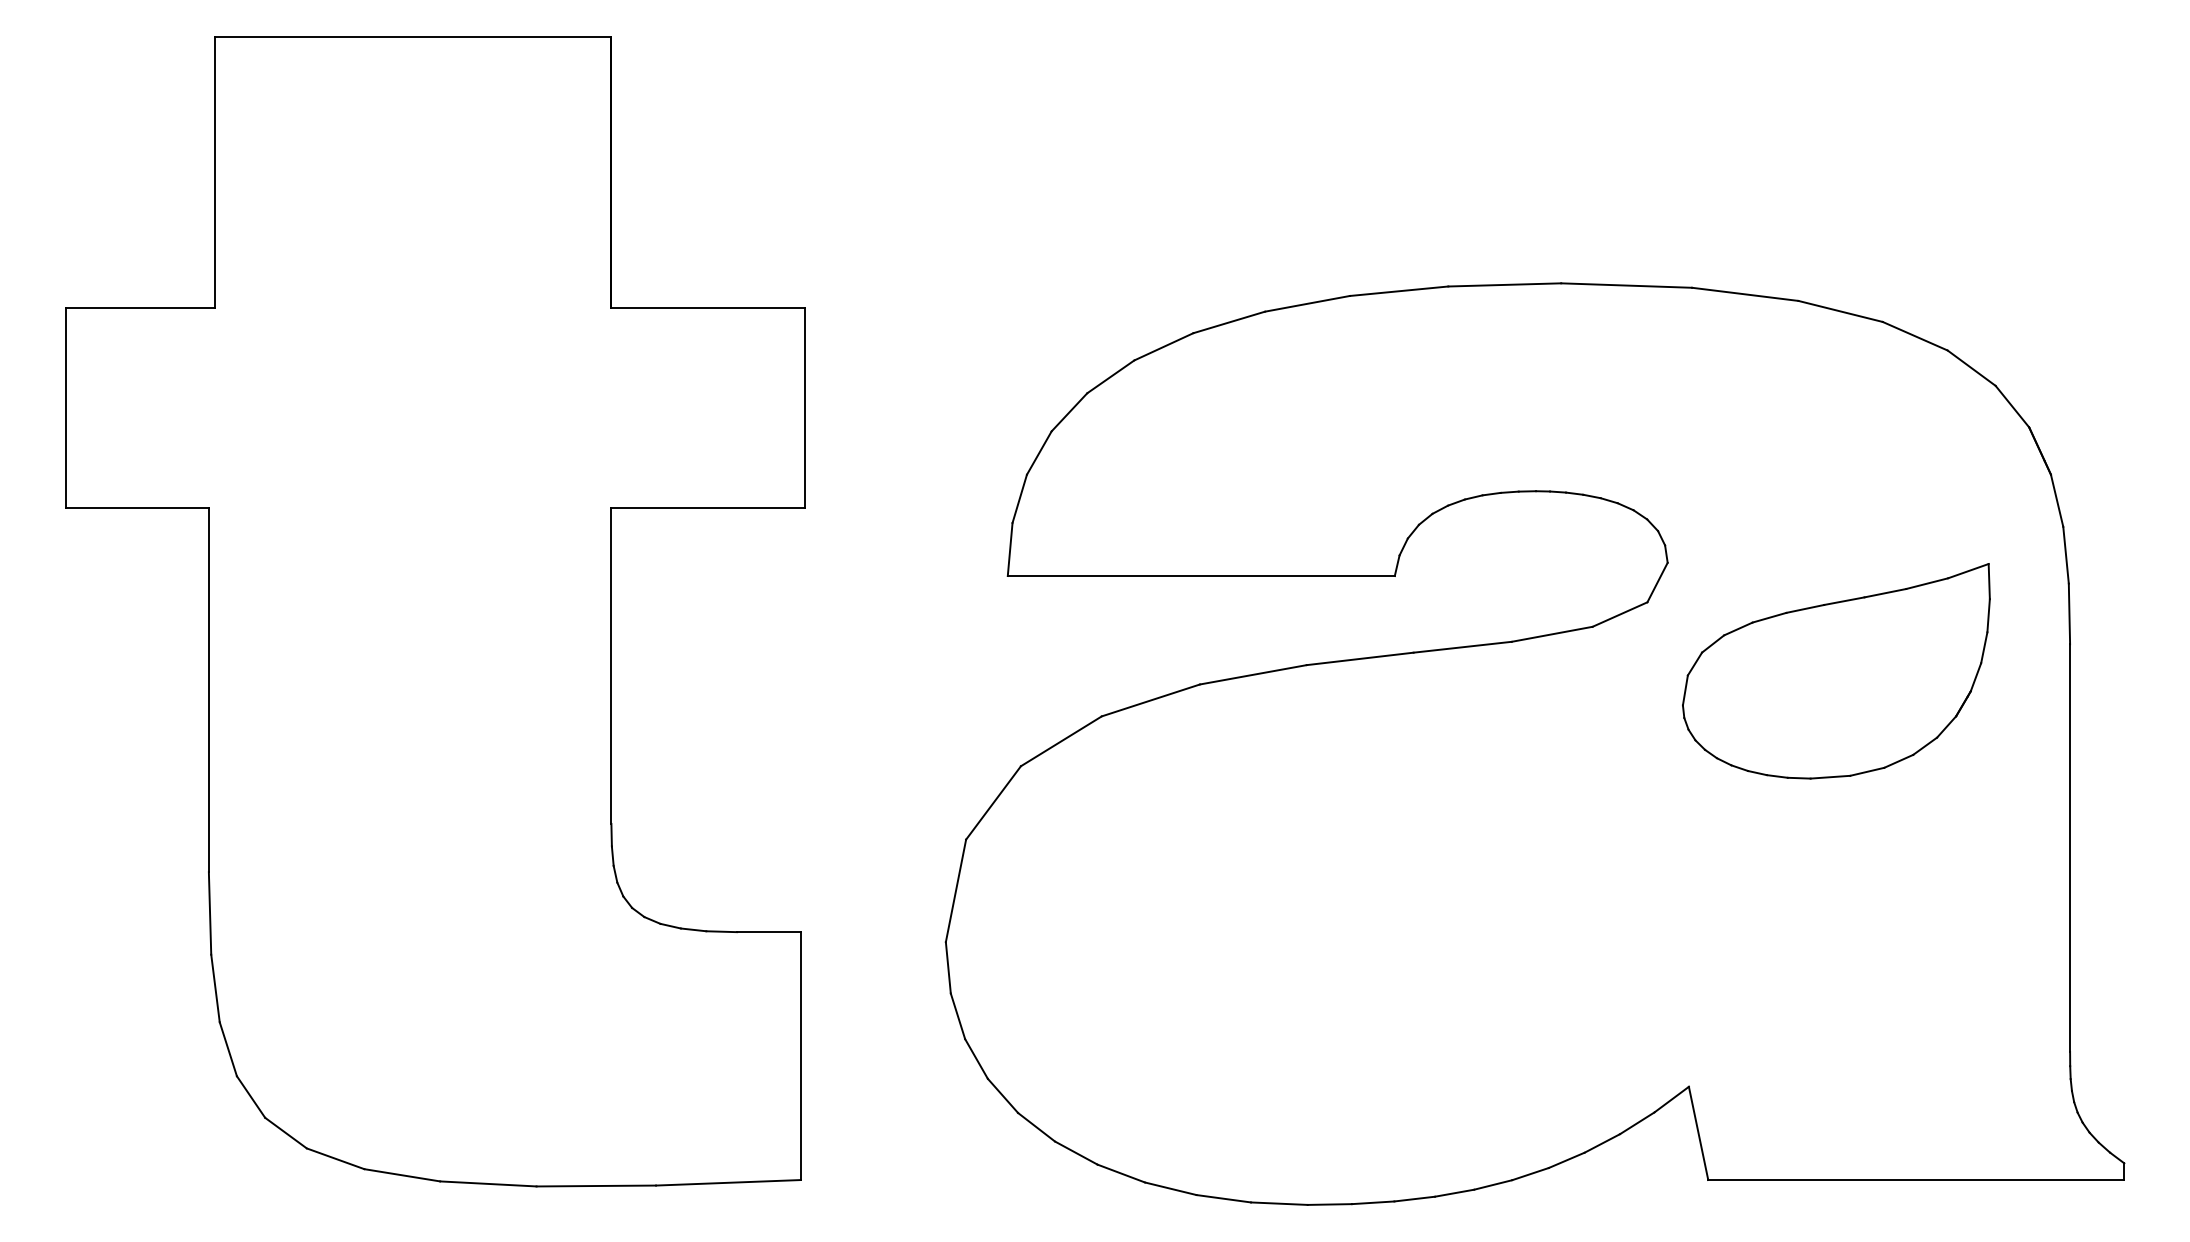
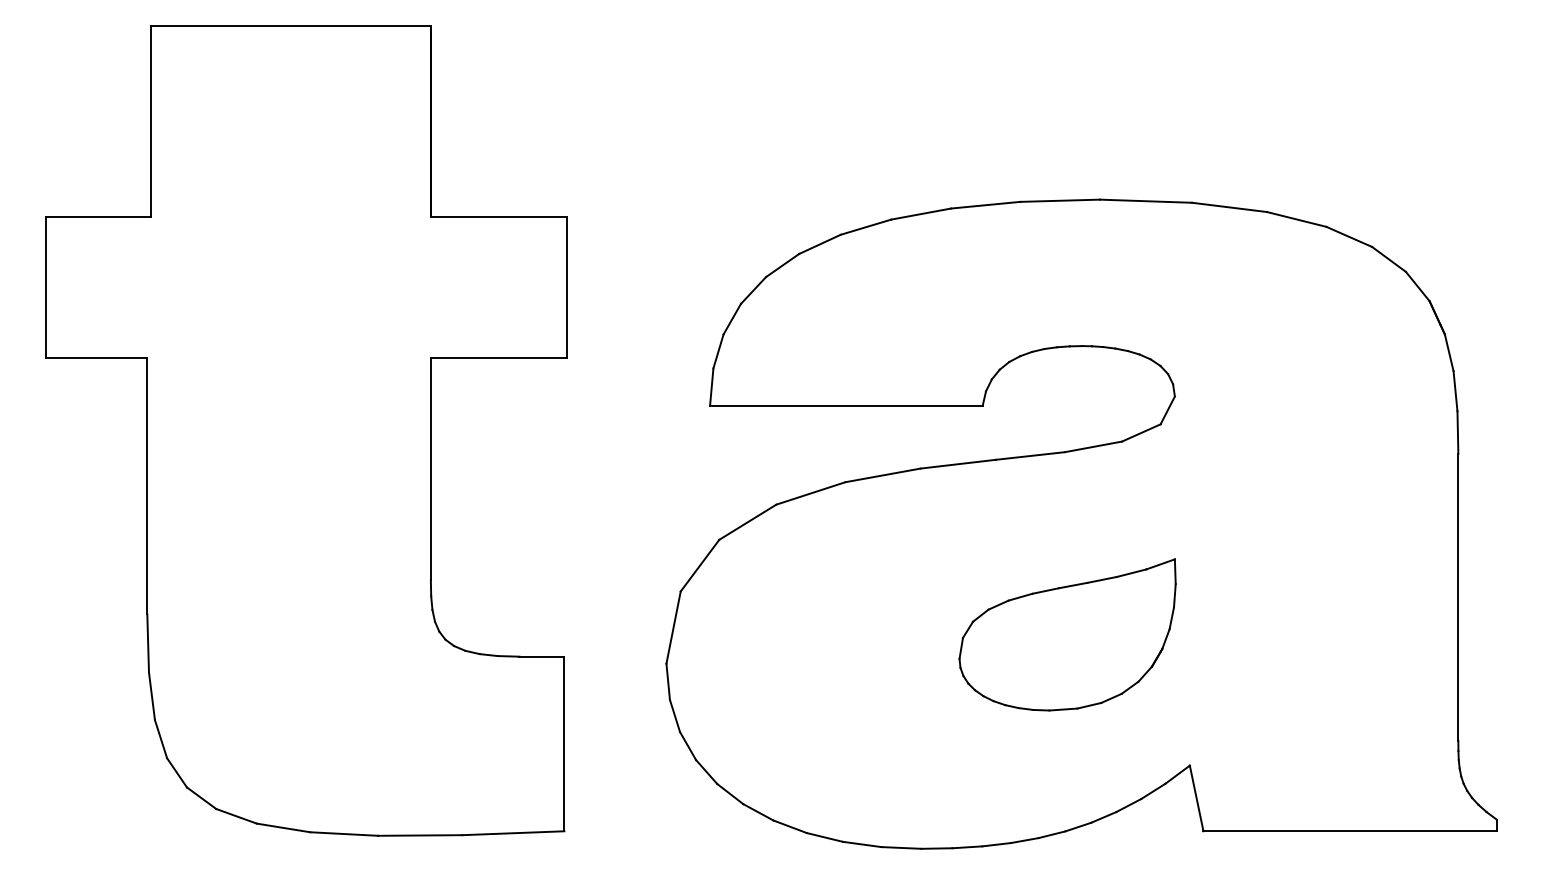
part: (1836, 671) -> (1067, 635), moved

